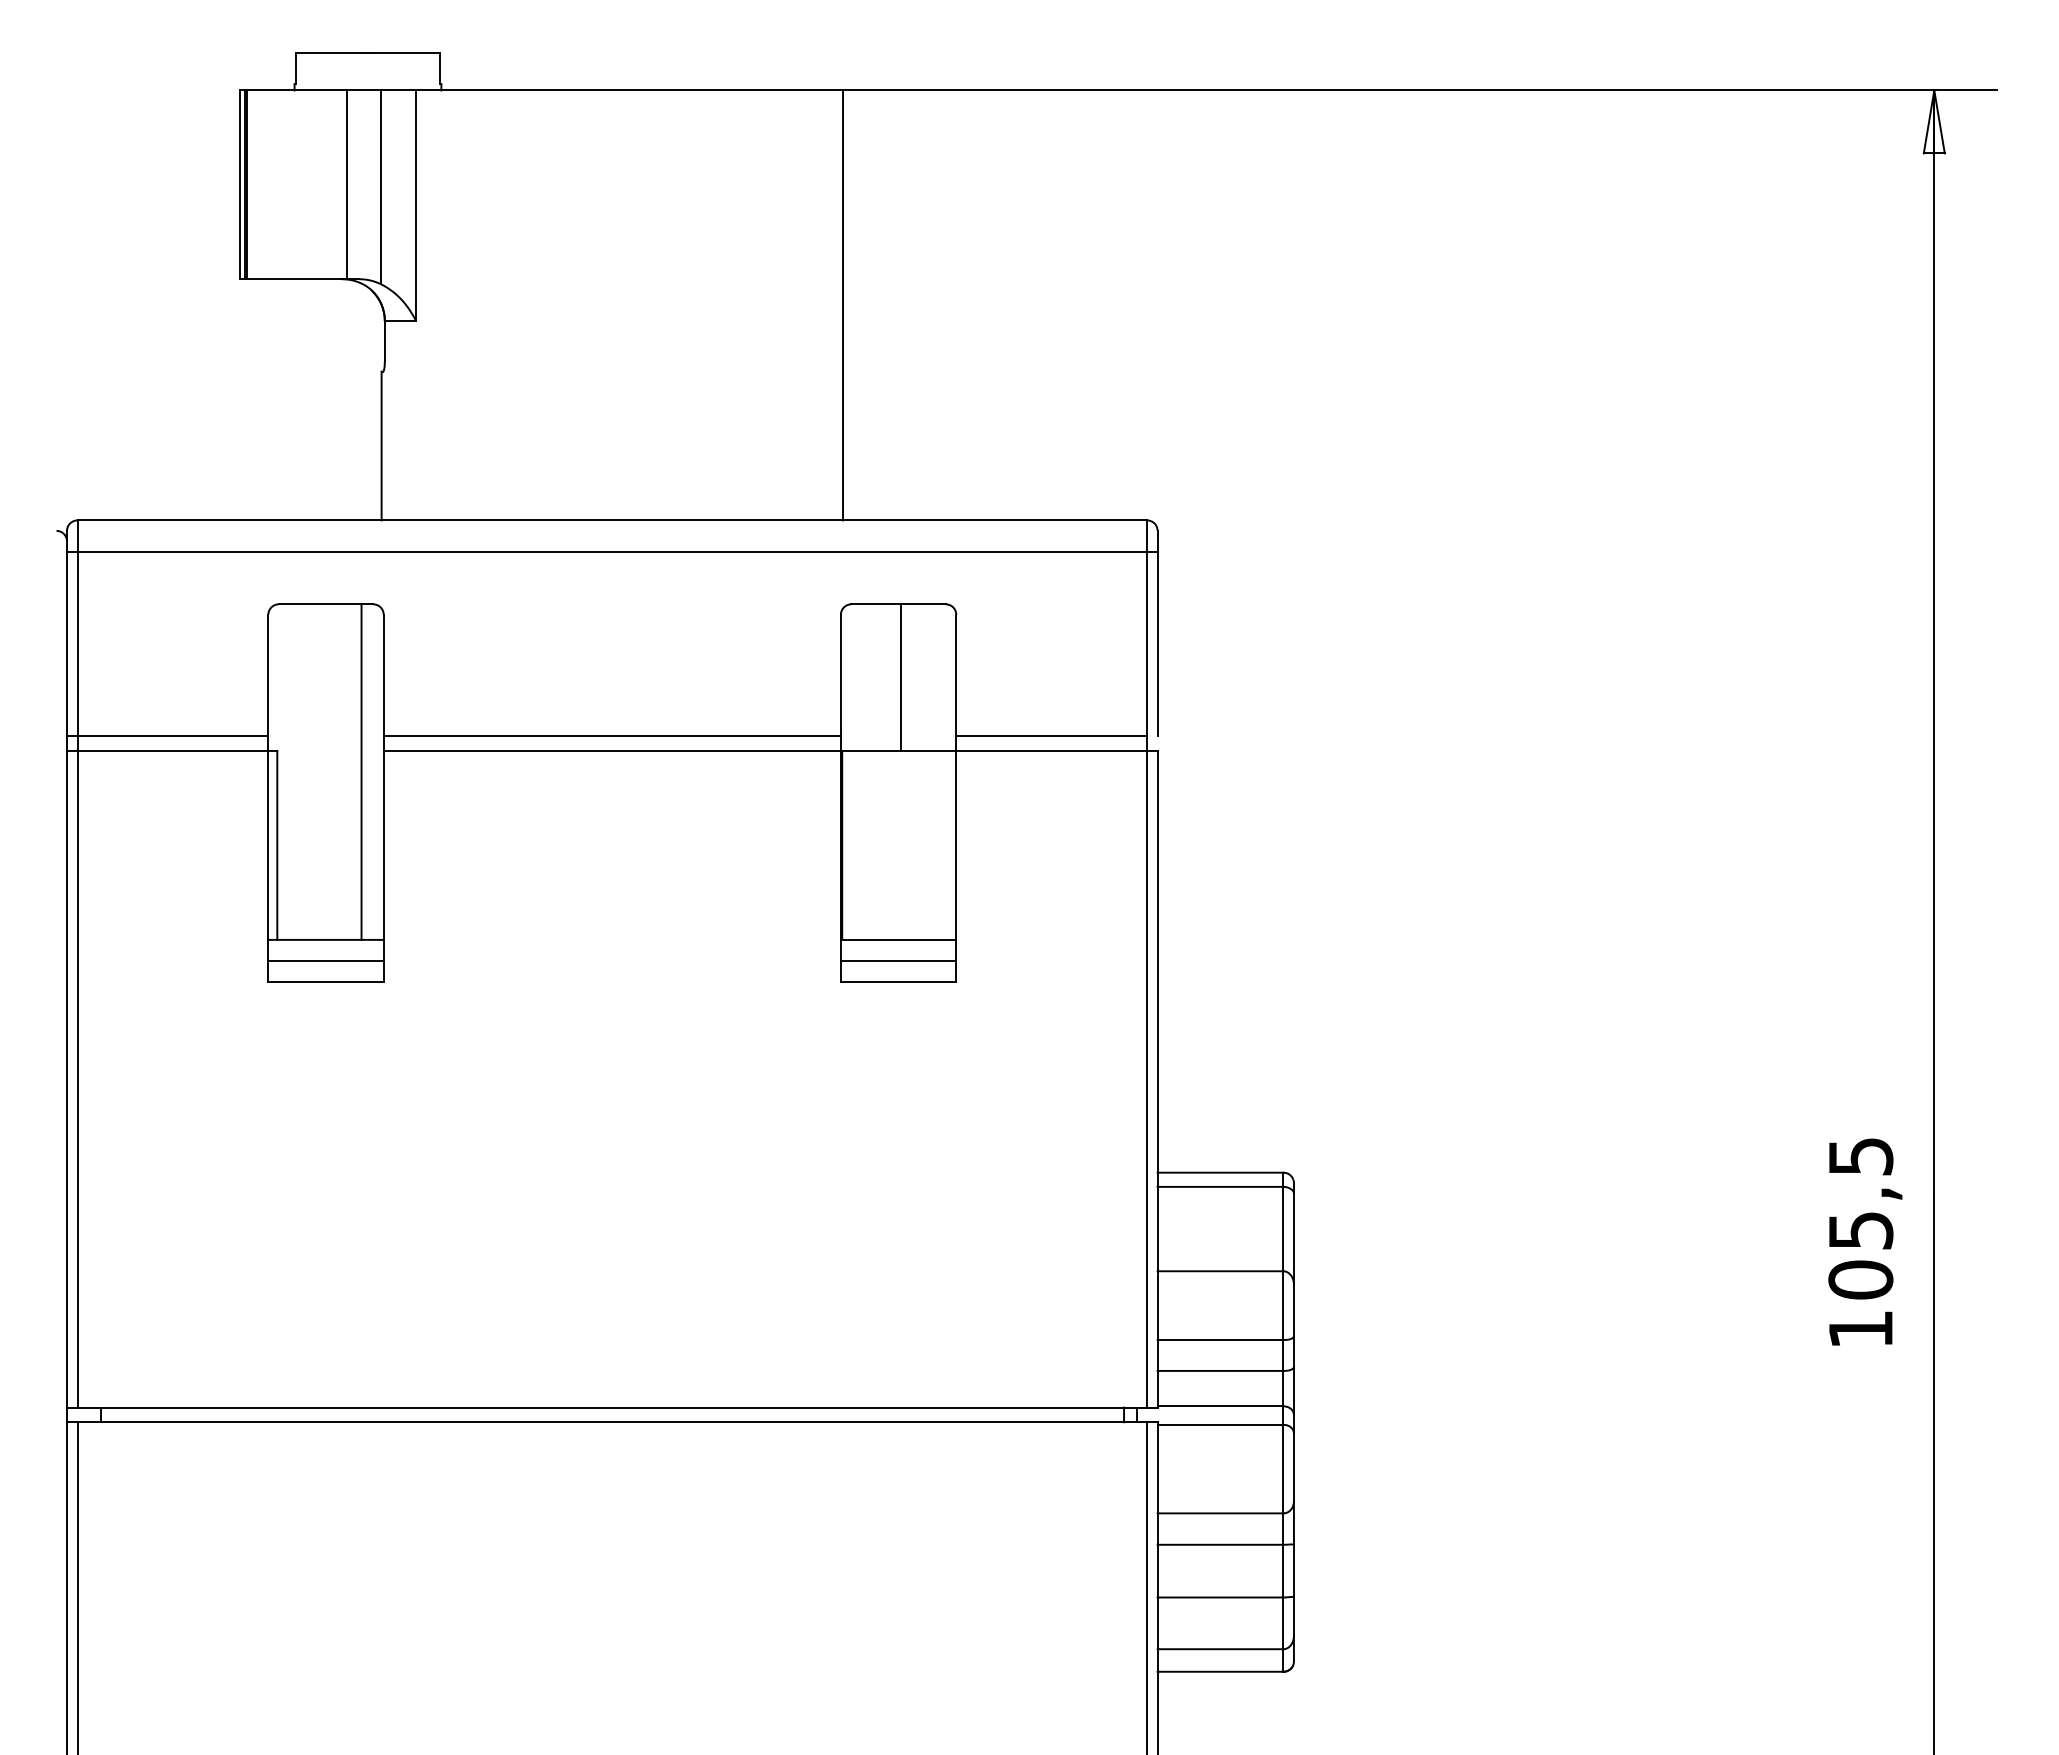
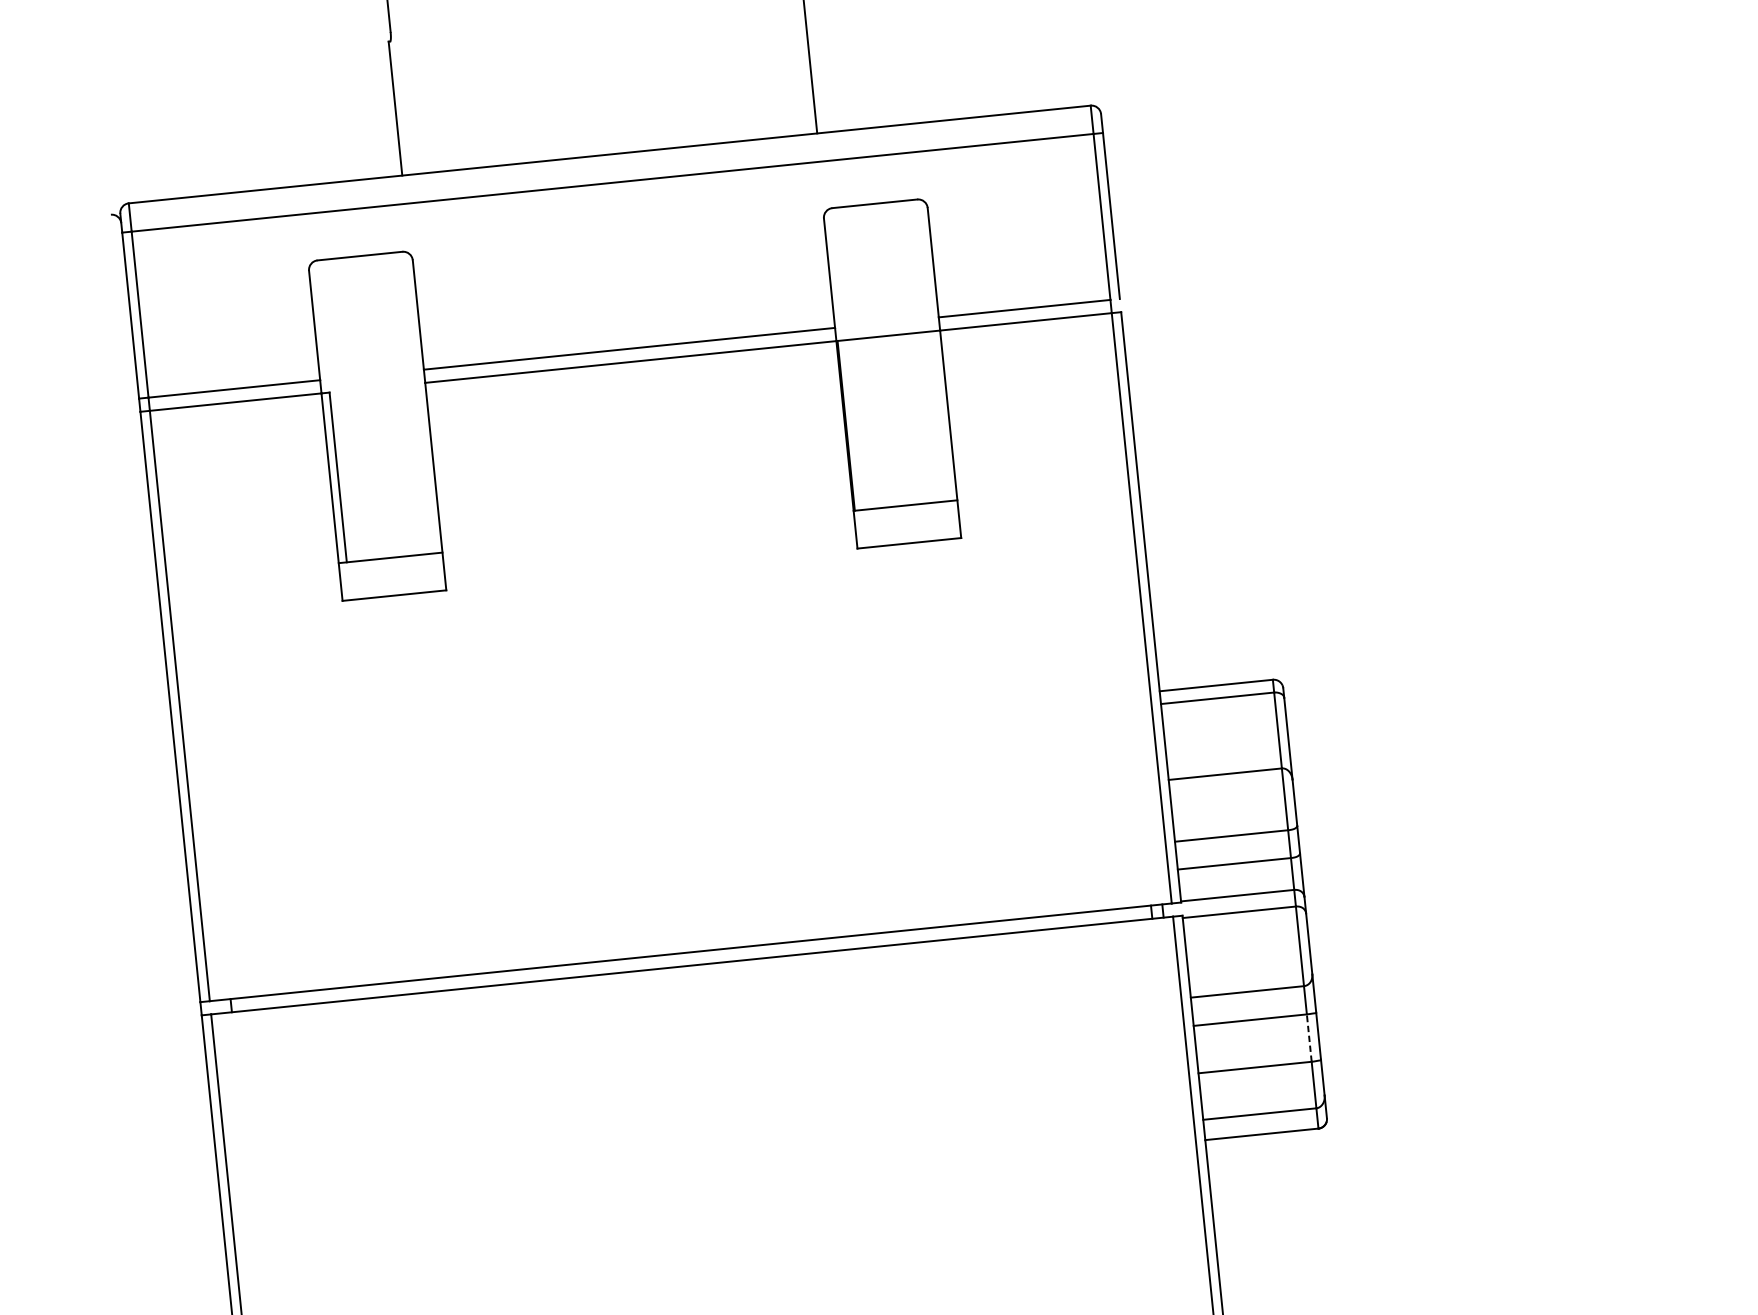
line: (900, 677) -> (883, 269), removed
line: (361, 771) -> (407, 403), removed
line: (325, 960) -> (392, 576), removed
line: (898, 960) -> (907, 524), removed
line: (1283, 1570) -> (1309, 1037), solid -> dashed

